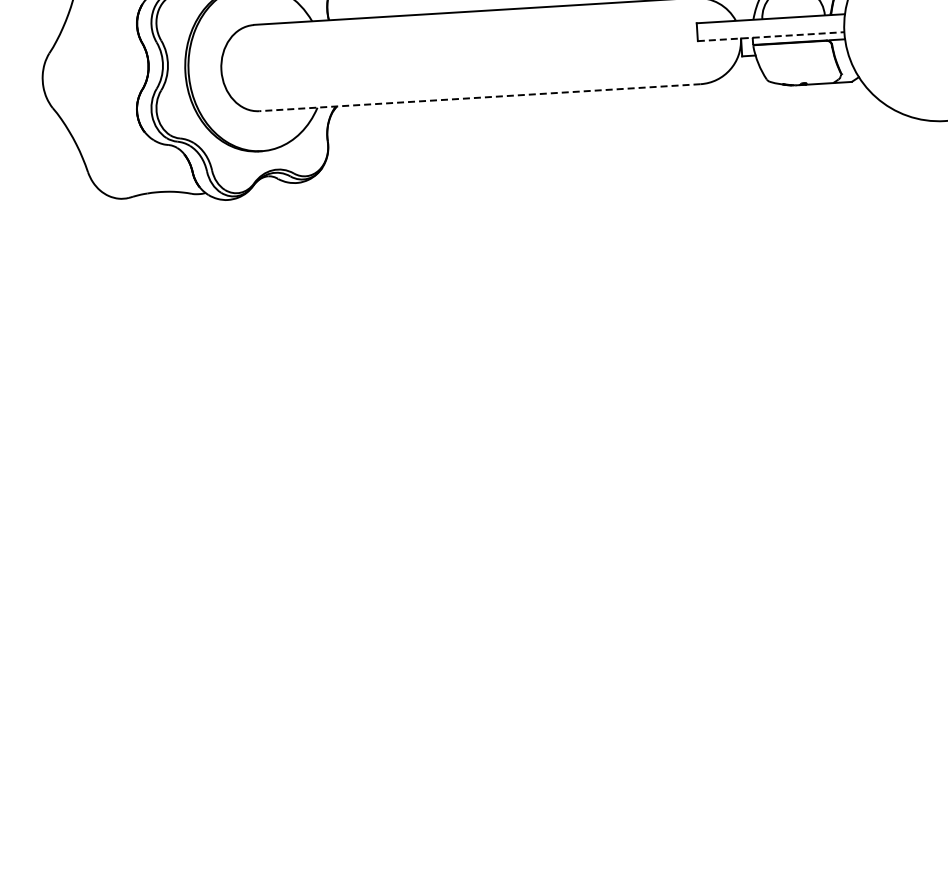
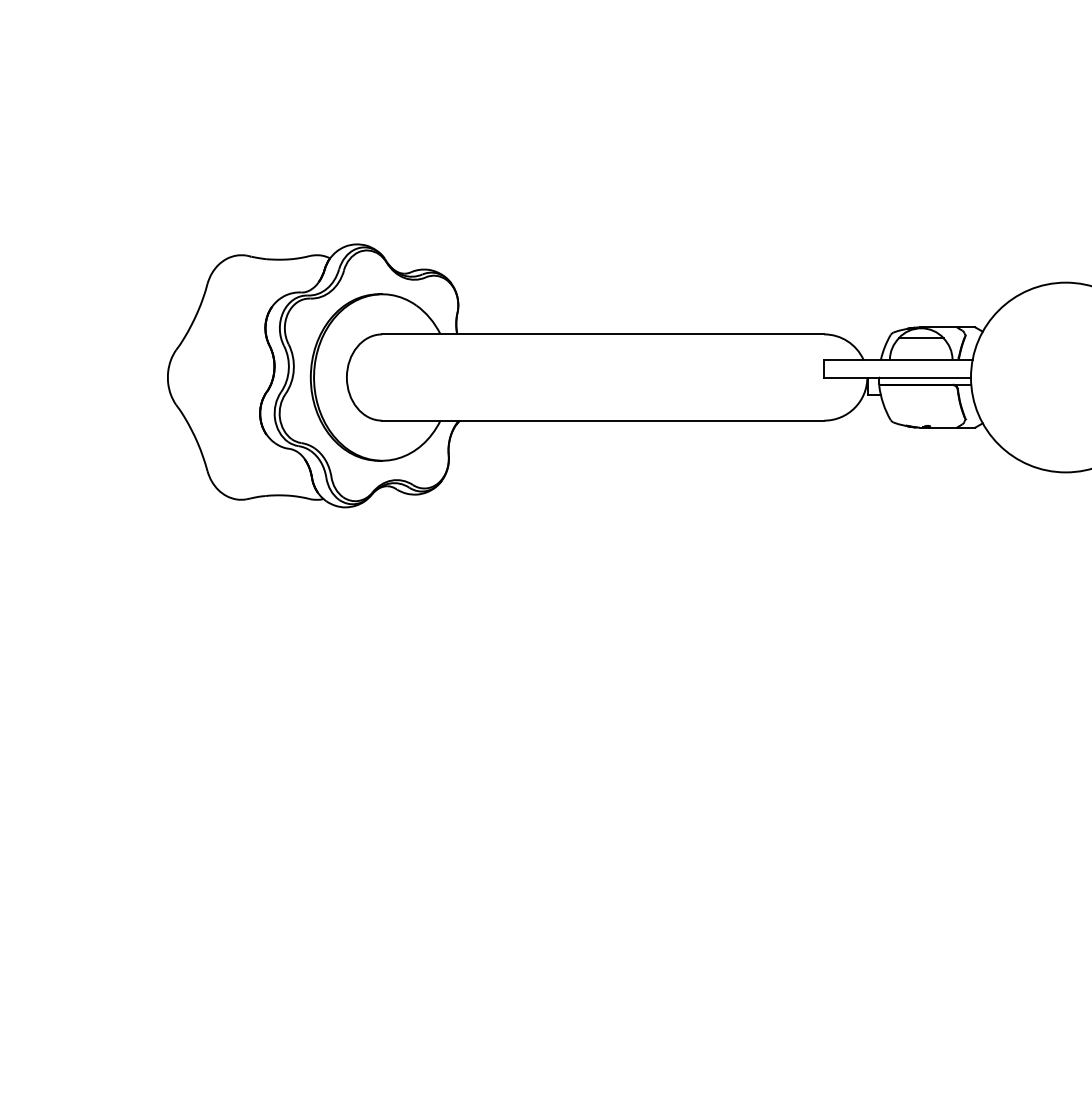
line: (772, 36) -> (898, 377), dashed -> solid
line: (480, 97) -> (603, 420), dashed -> solid

